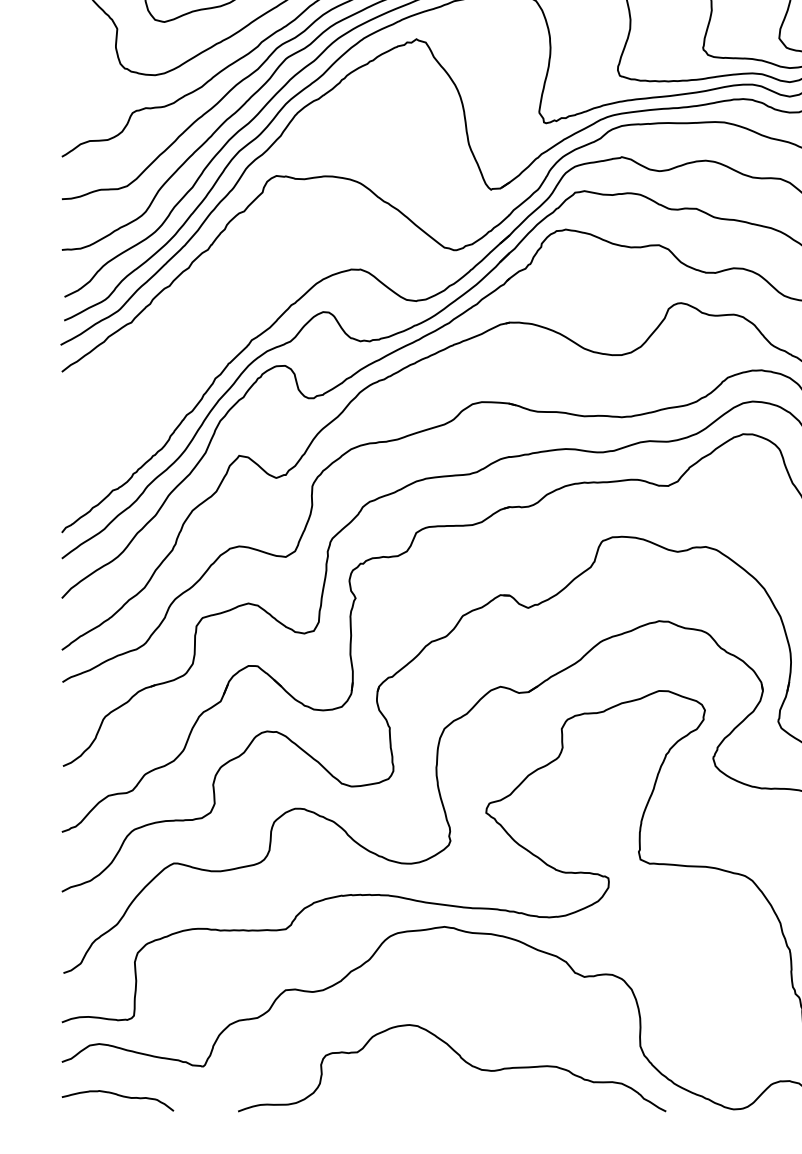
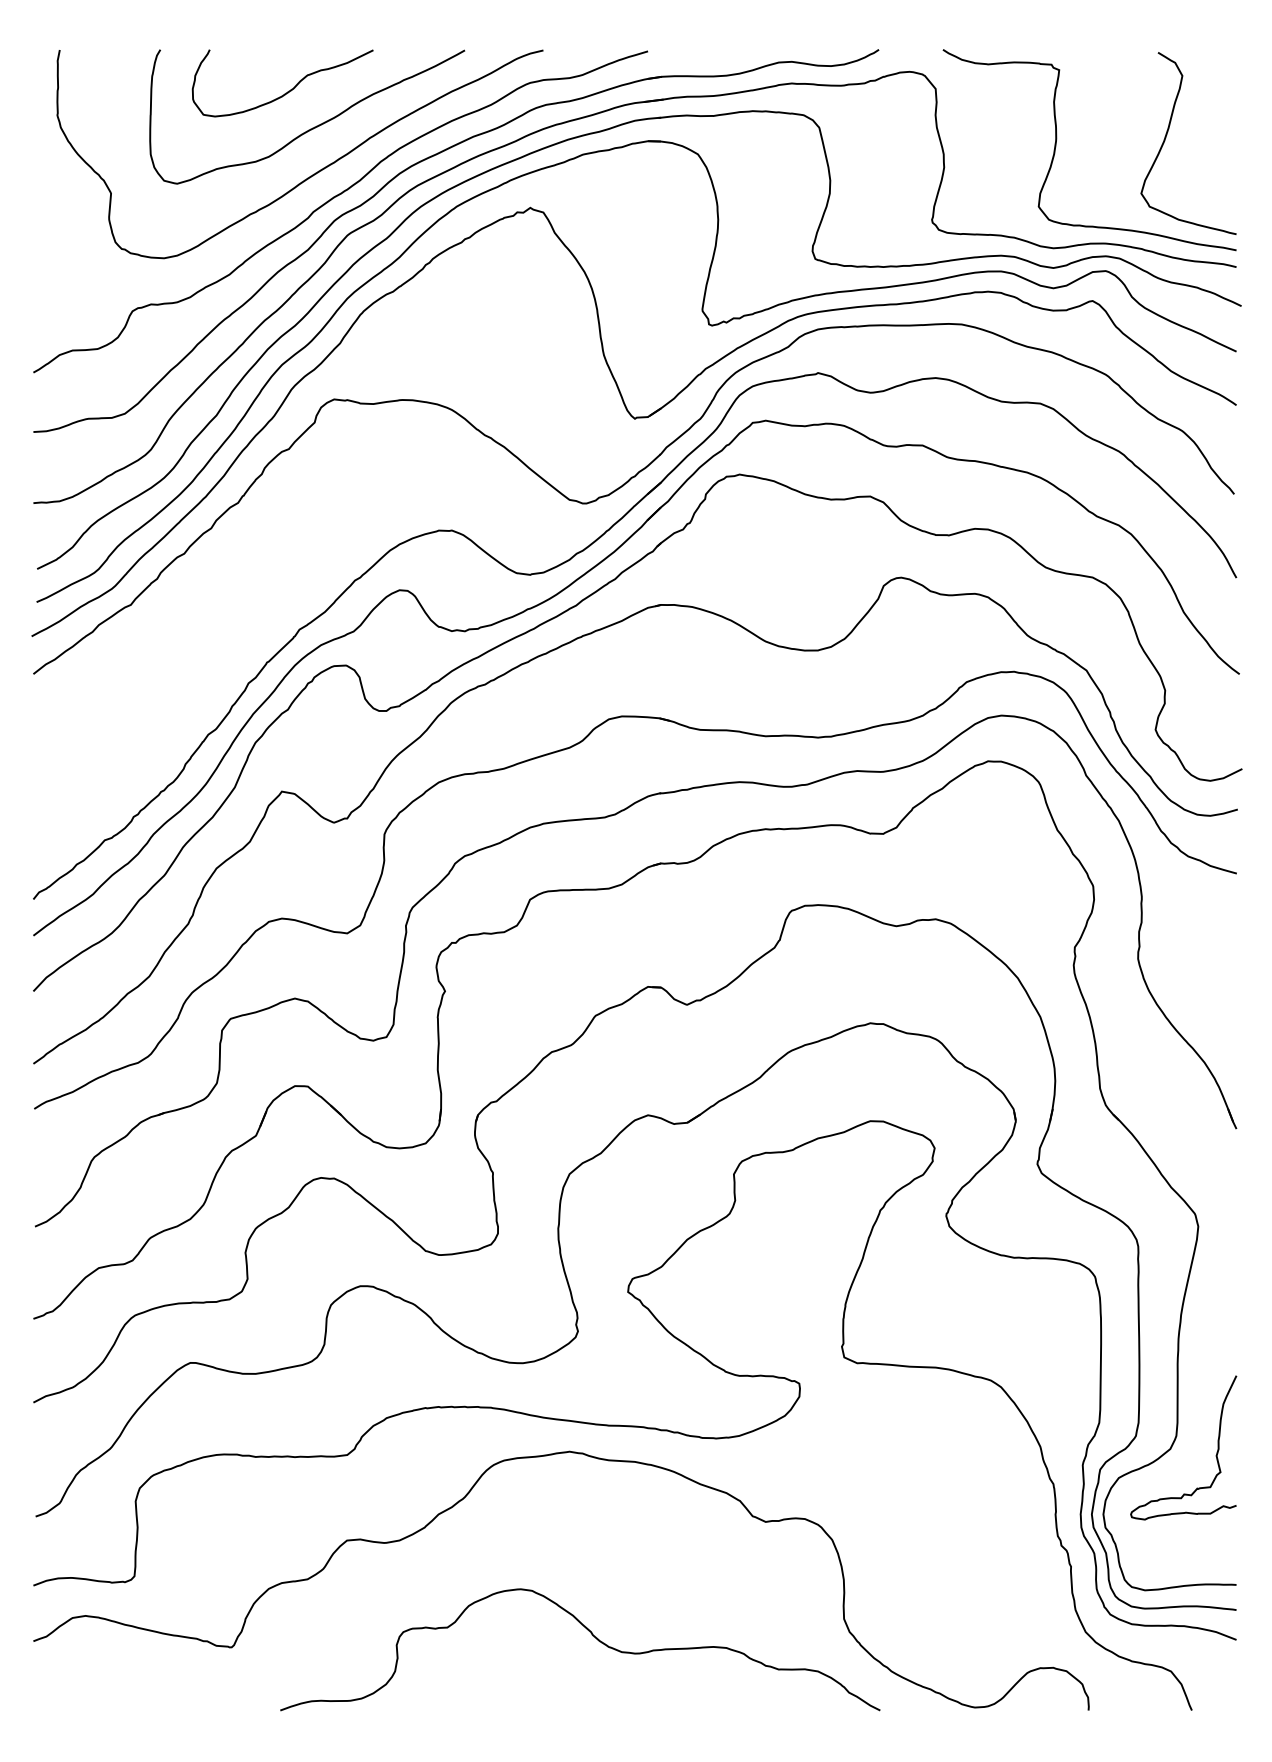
curve: (117, 1095) -> (111, 1688), removed

